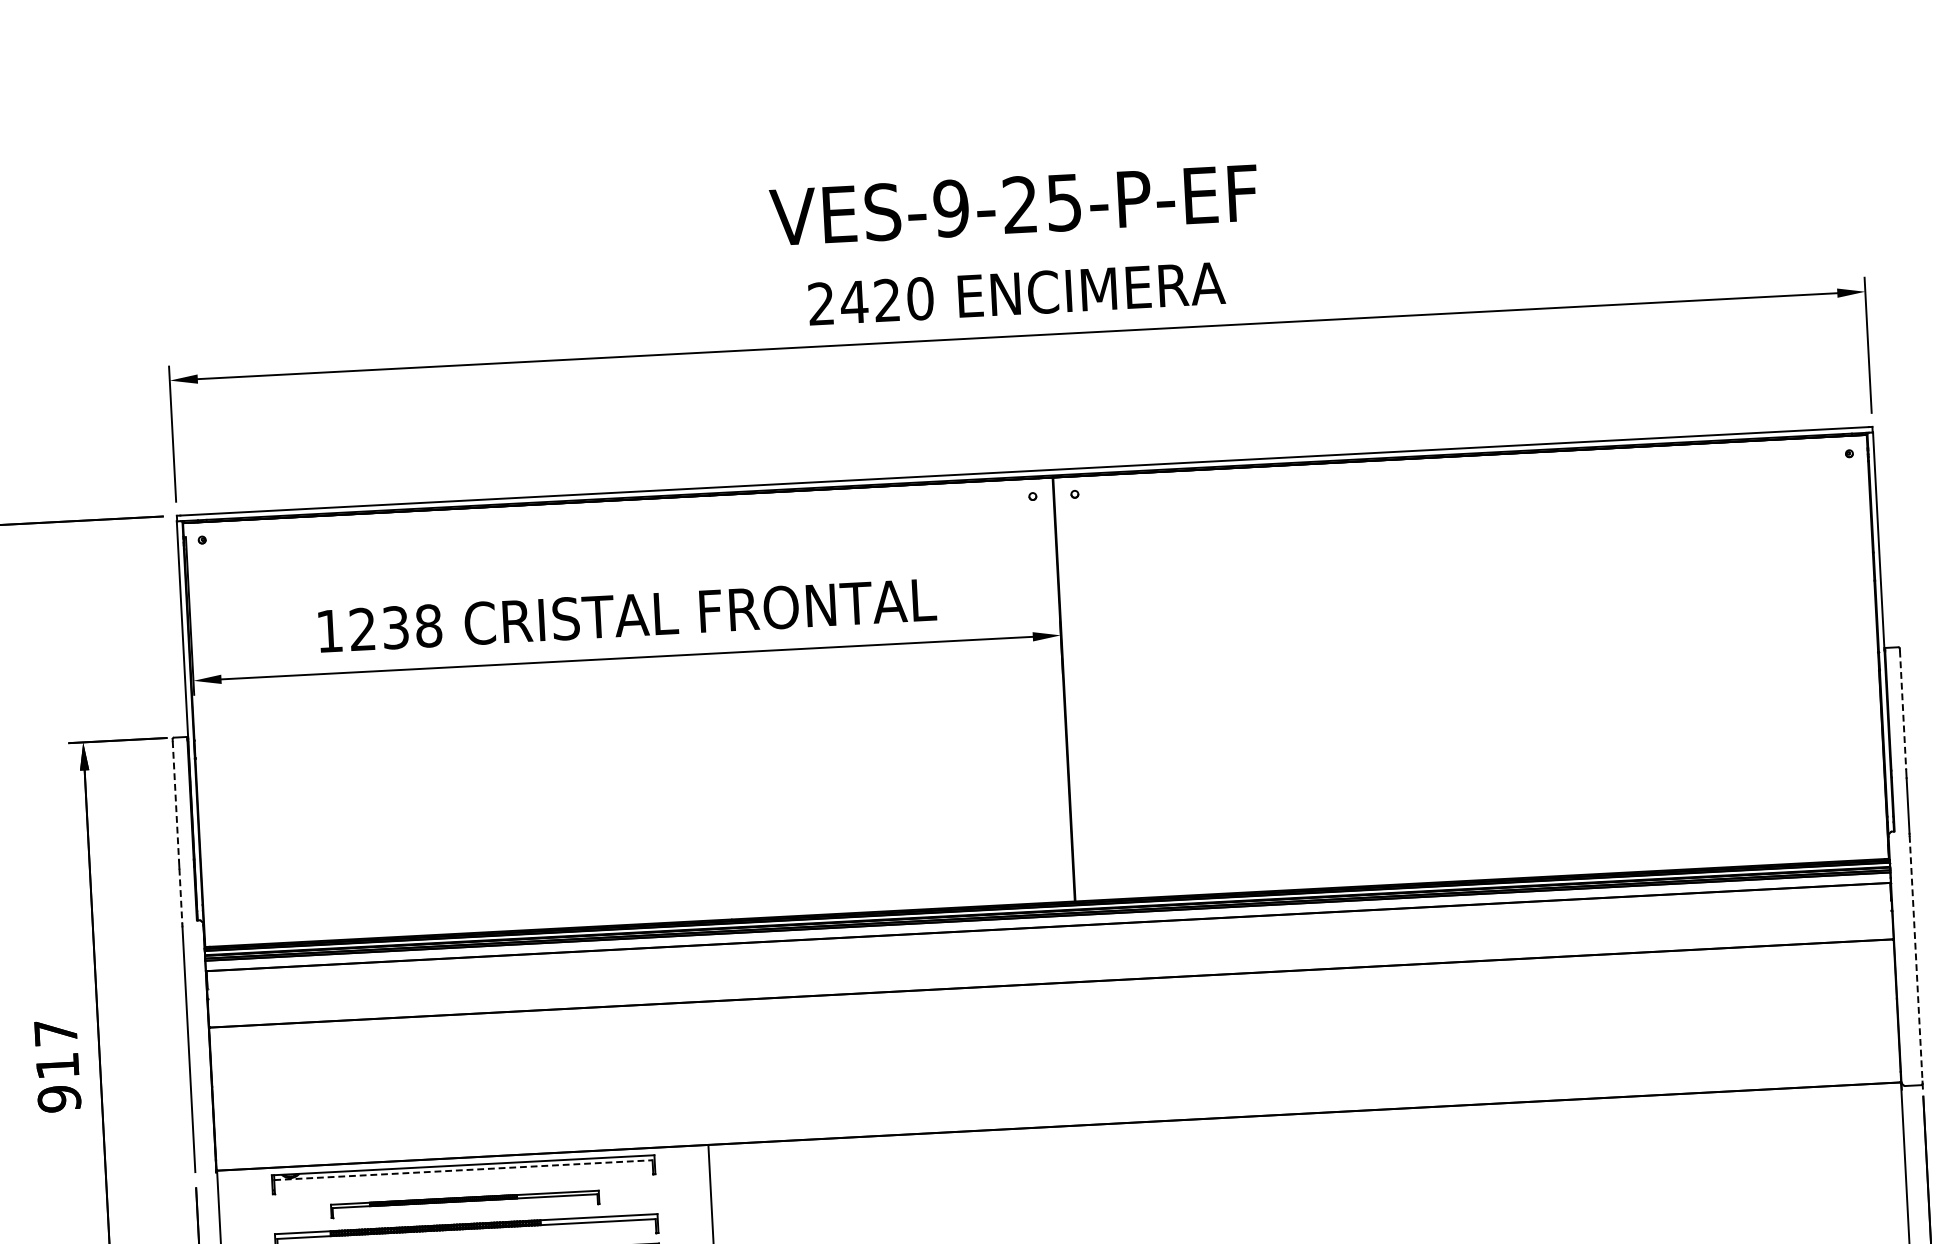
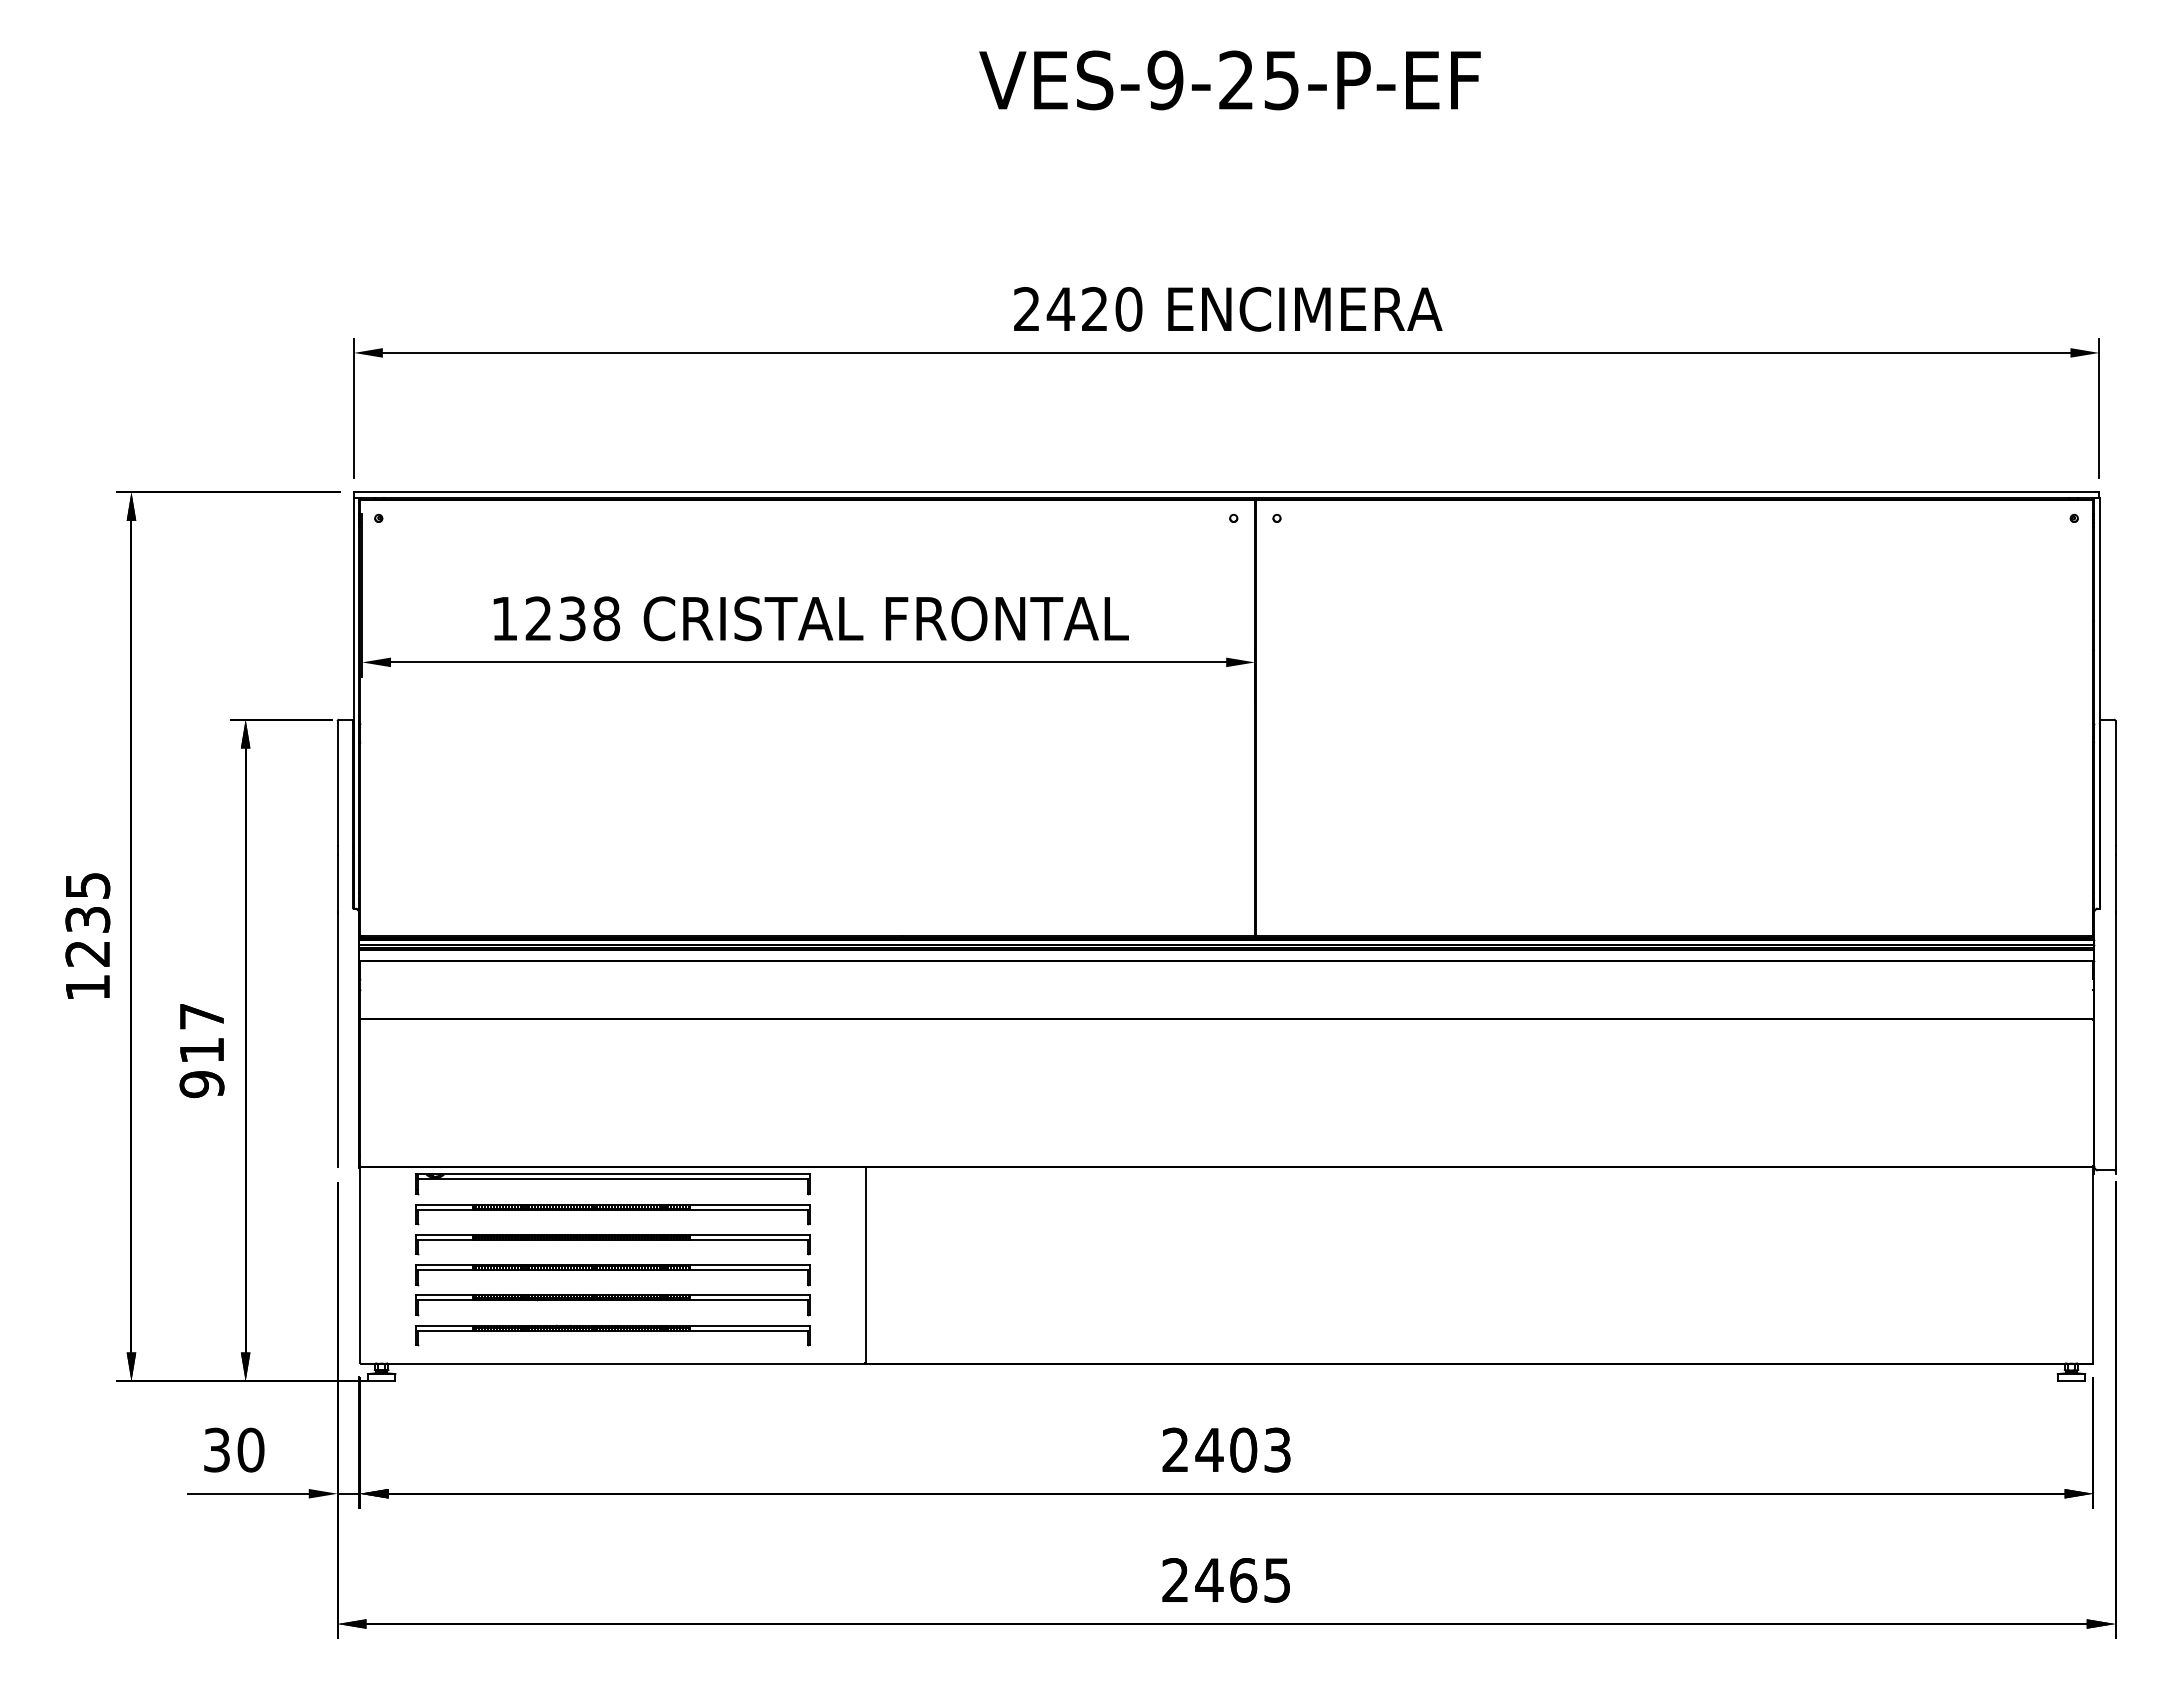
text: (1013, 205) -> (1229, 80), moved
line: (1903, 711) -> (2115, 785), dashed -> solid
line: (175, 801) -> (337, 785), dashed -> solid
line: (180, 896) -> (337, 883), dashed -> solid
line: (1916, 958) -> (2115, 1040), dashed -> solid
line: (462, 1170) -> (612, 1179), dashed -> solid
part: (464, 1204) -> (612, 1214), size x1.43

